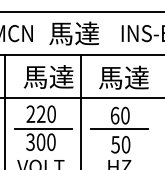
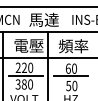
text: (48, 76) -> (28, 45), 馬達 -> 電壓
text: (123, 78) -> (73, 46), 馬達 -> 頻率
text: (39, 142) -> (23, 84), 300 -> 380

